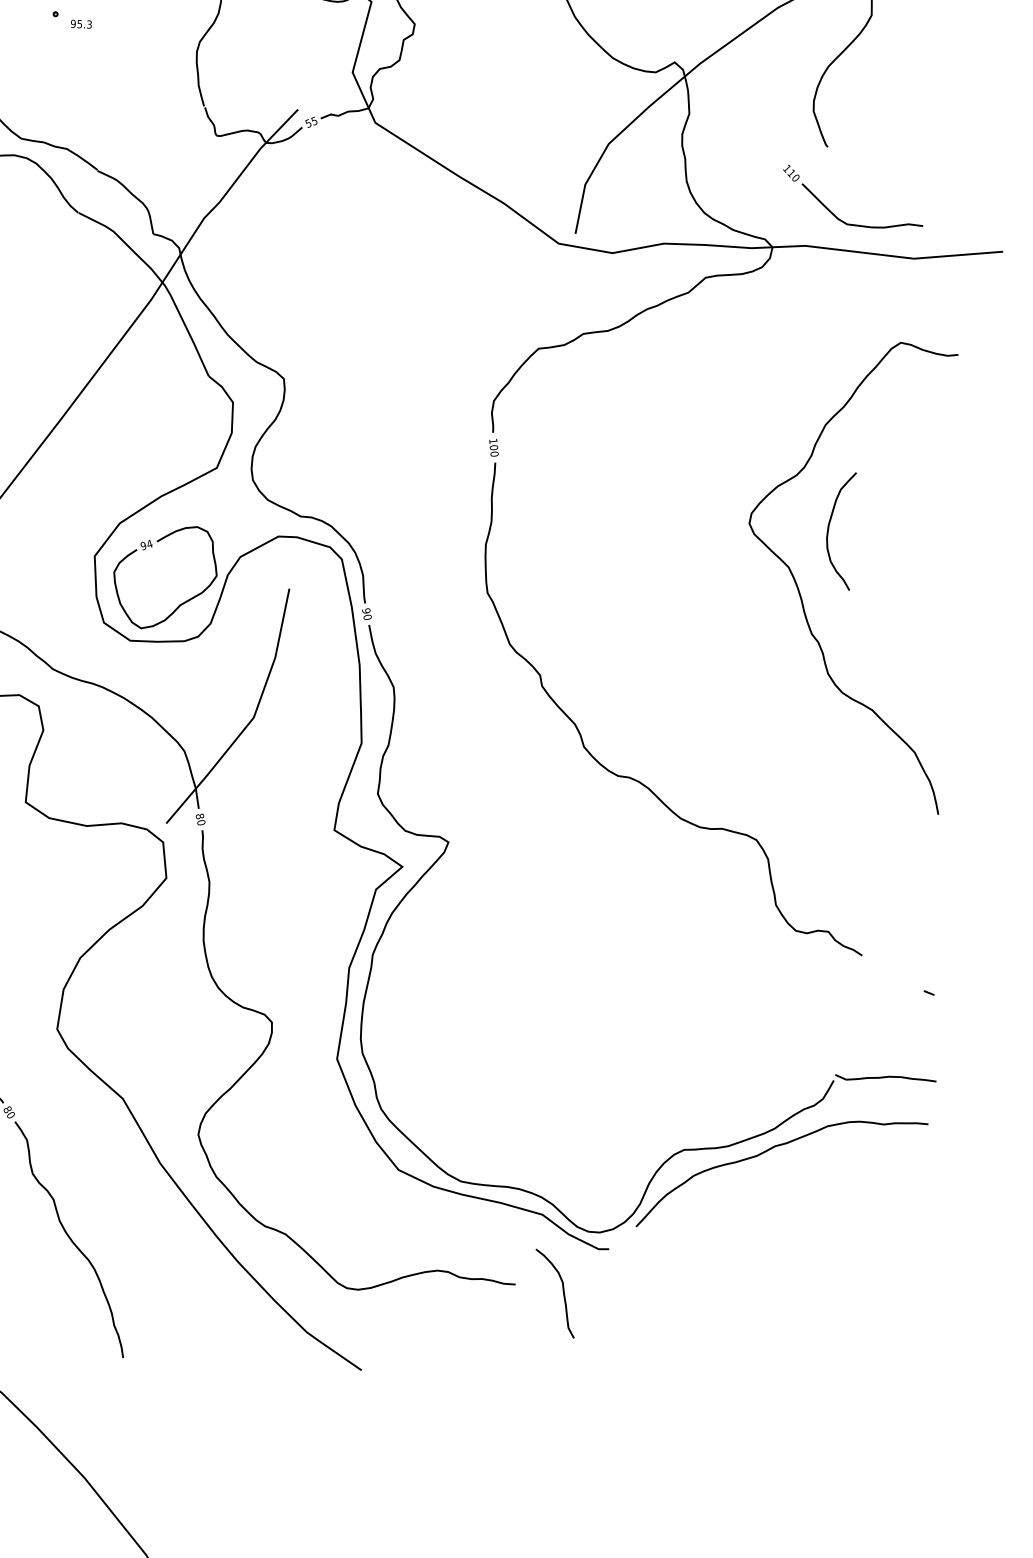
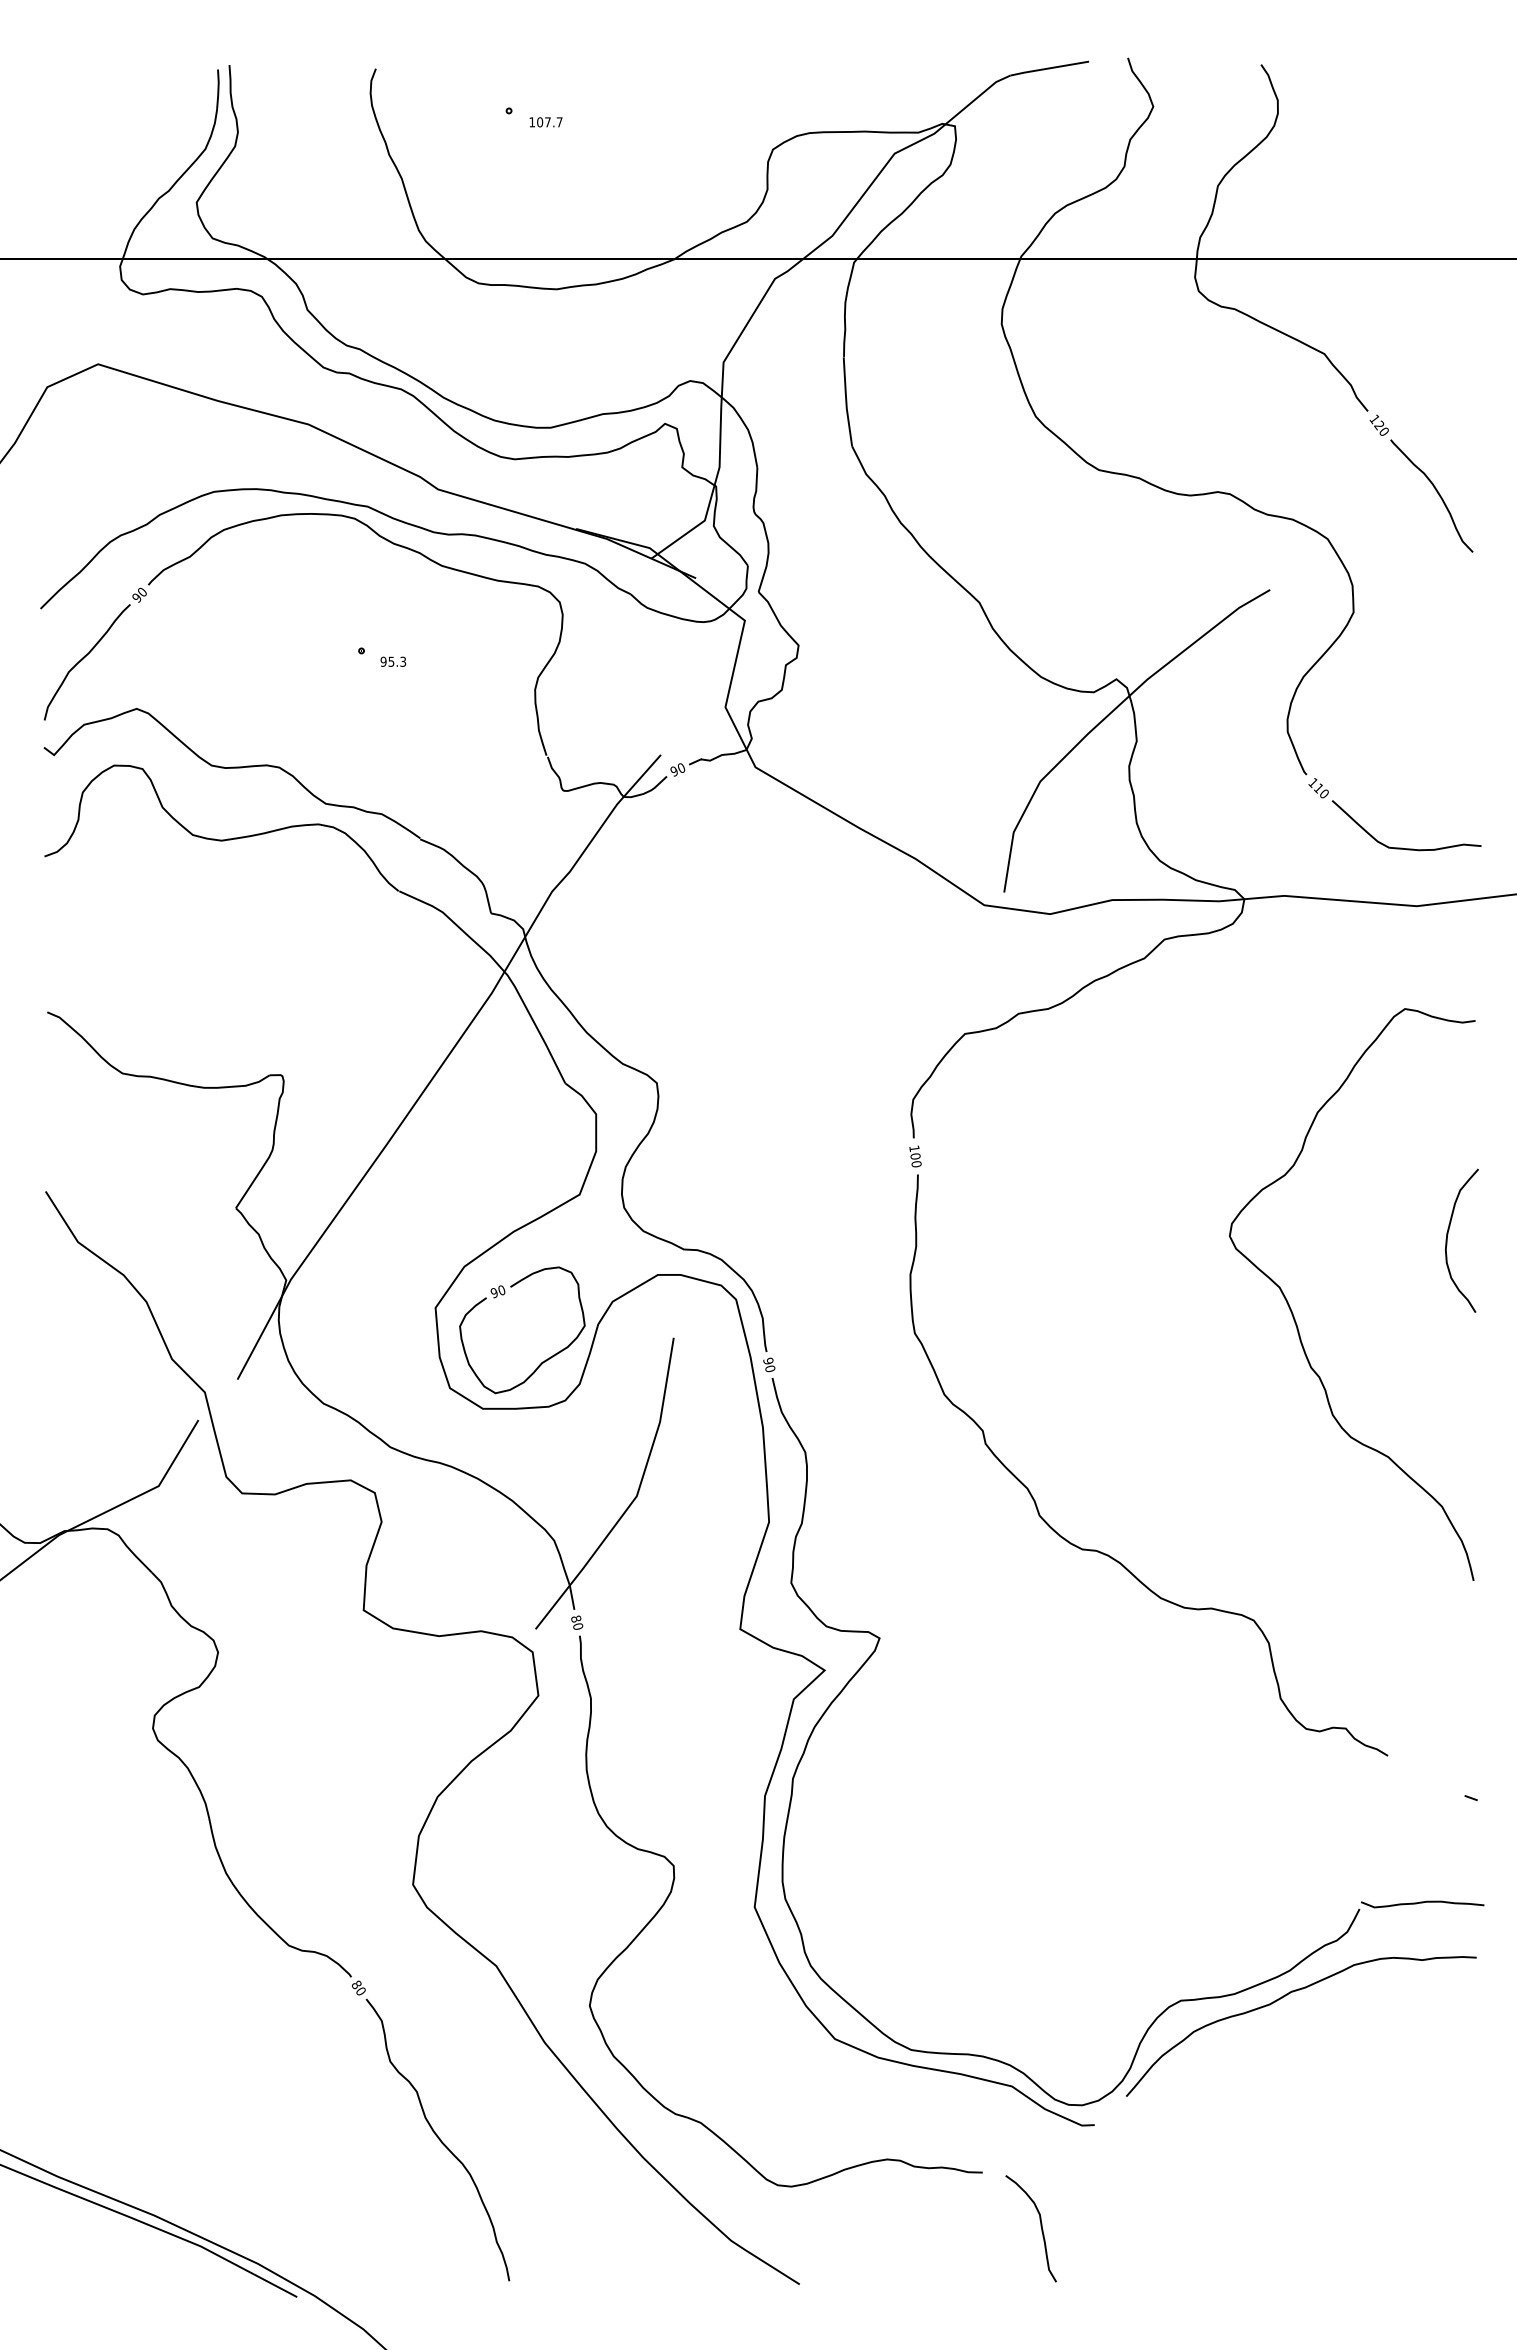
text: (311, 122) -> (677, 769), 55 -> 90
part: (834, 213) -> (1372, 835), moved
curve: (828, 530) -> (1447, 1240), moved
text: (149, 544) -> (501, 1290), 94 -> 90
curve: (562, 1292) -> (1040, 2226), moved

